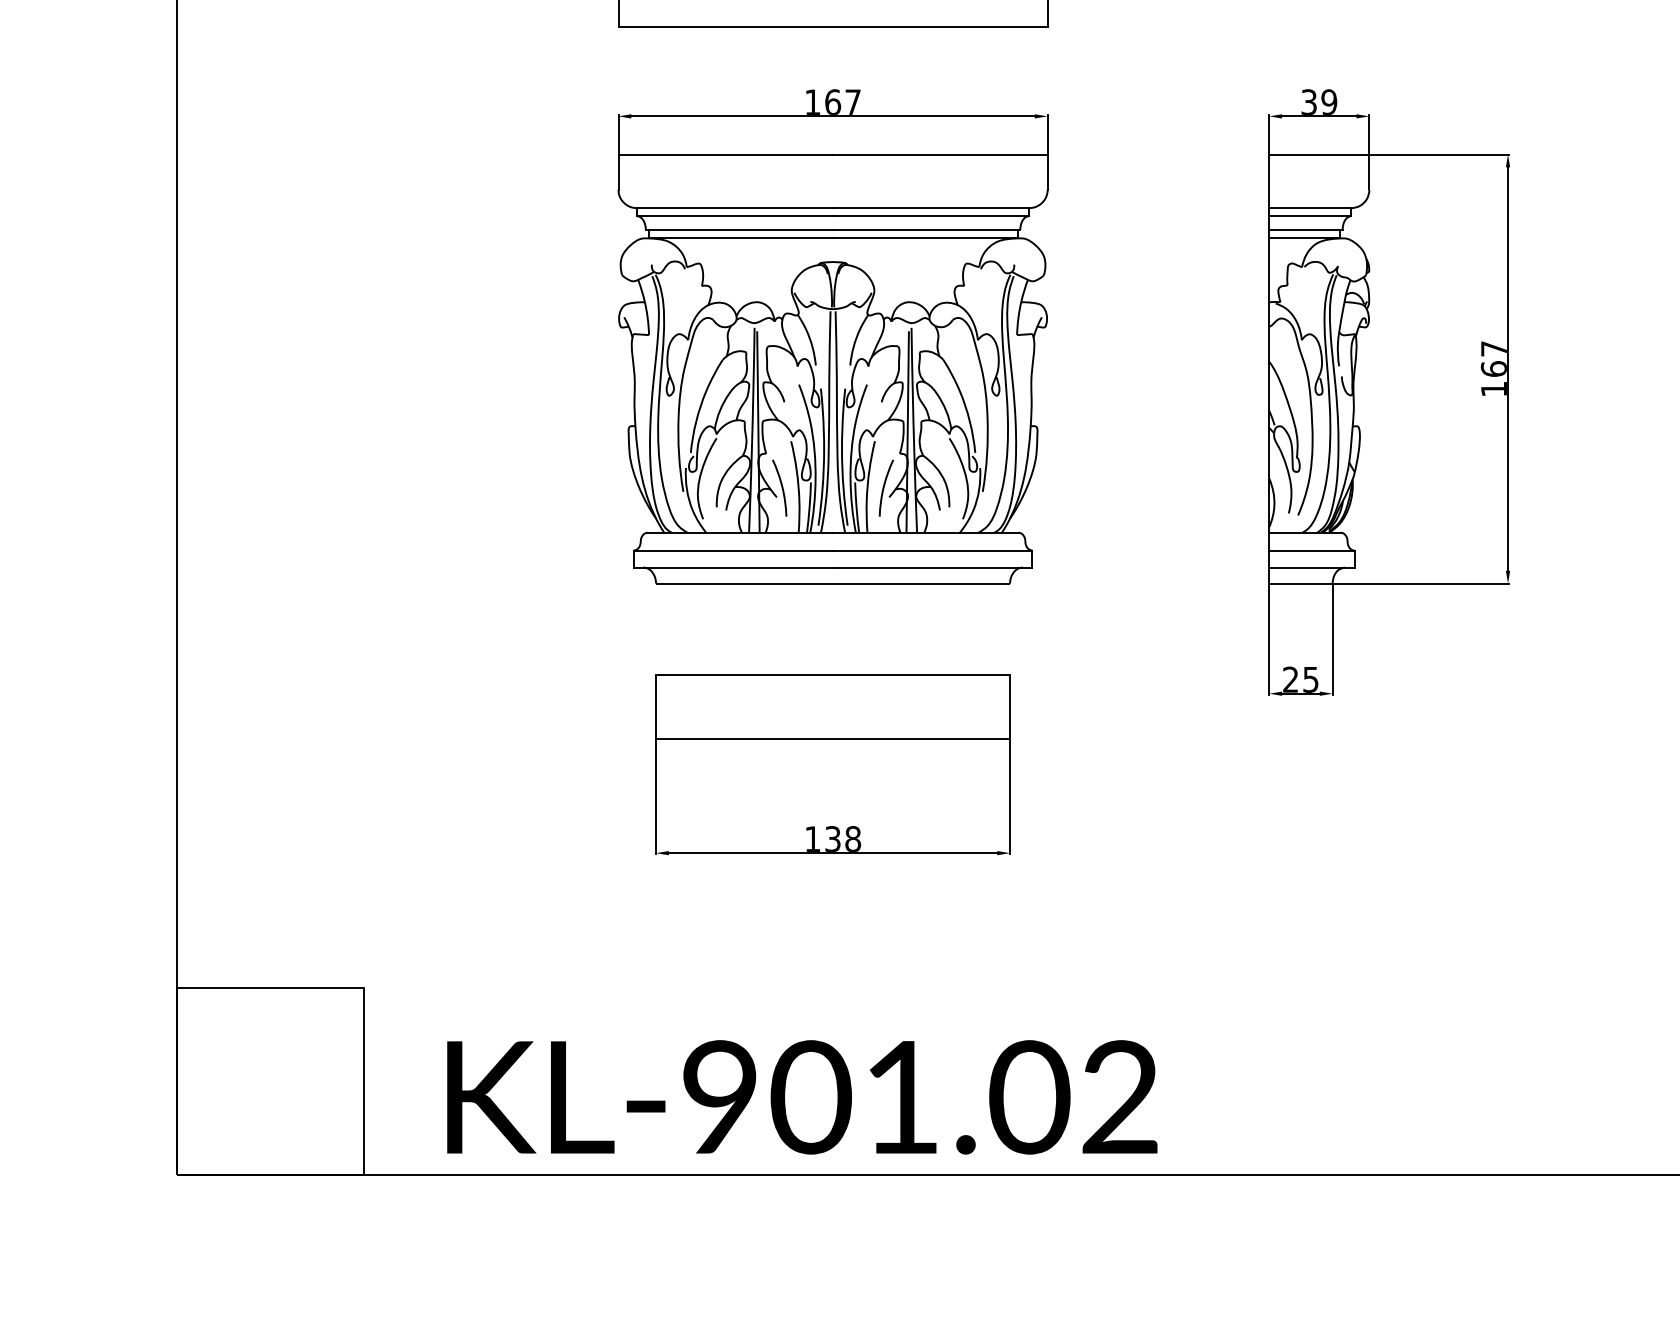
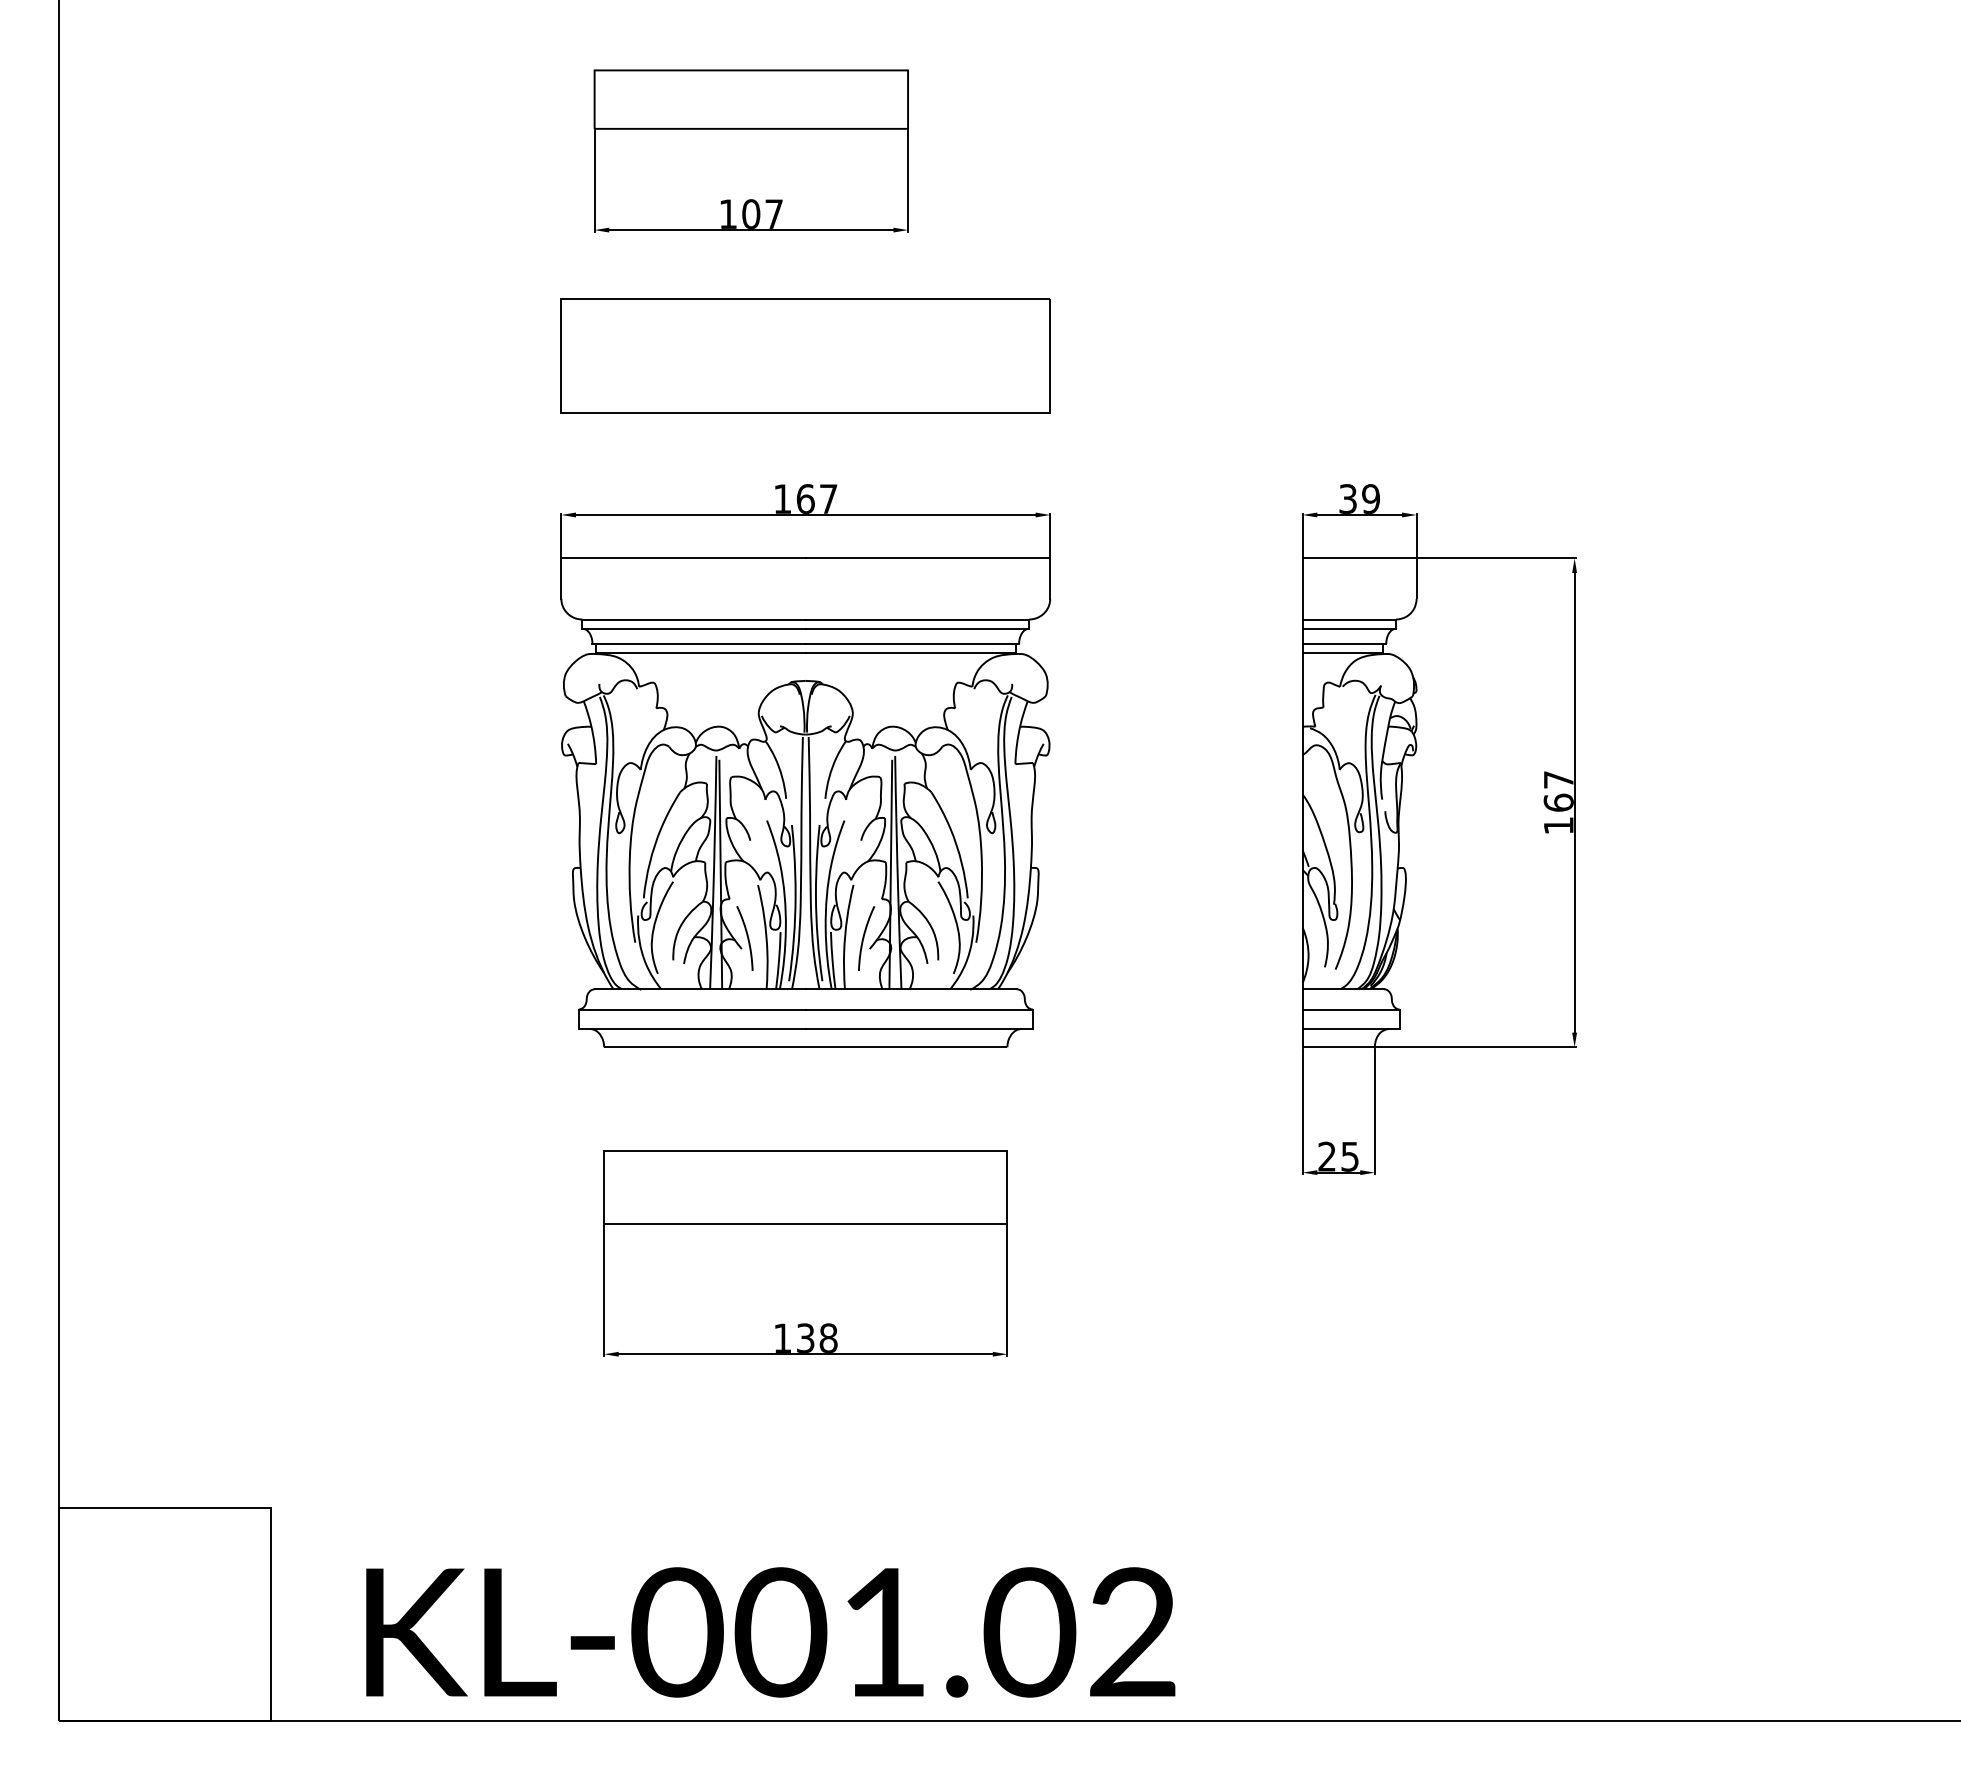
text: (720, 1097) -> (677, 1632), KL-901.02 -> KL-001.02

